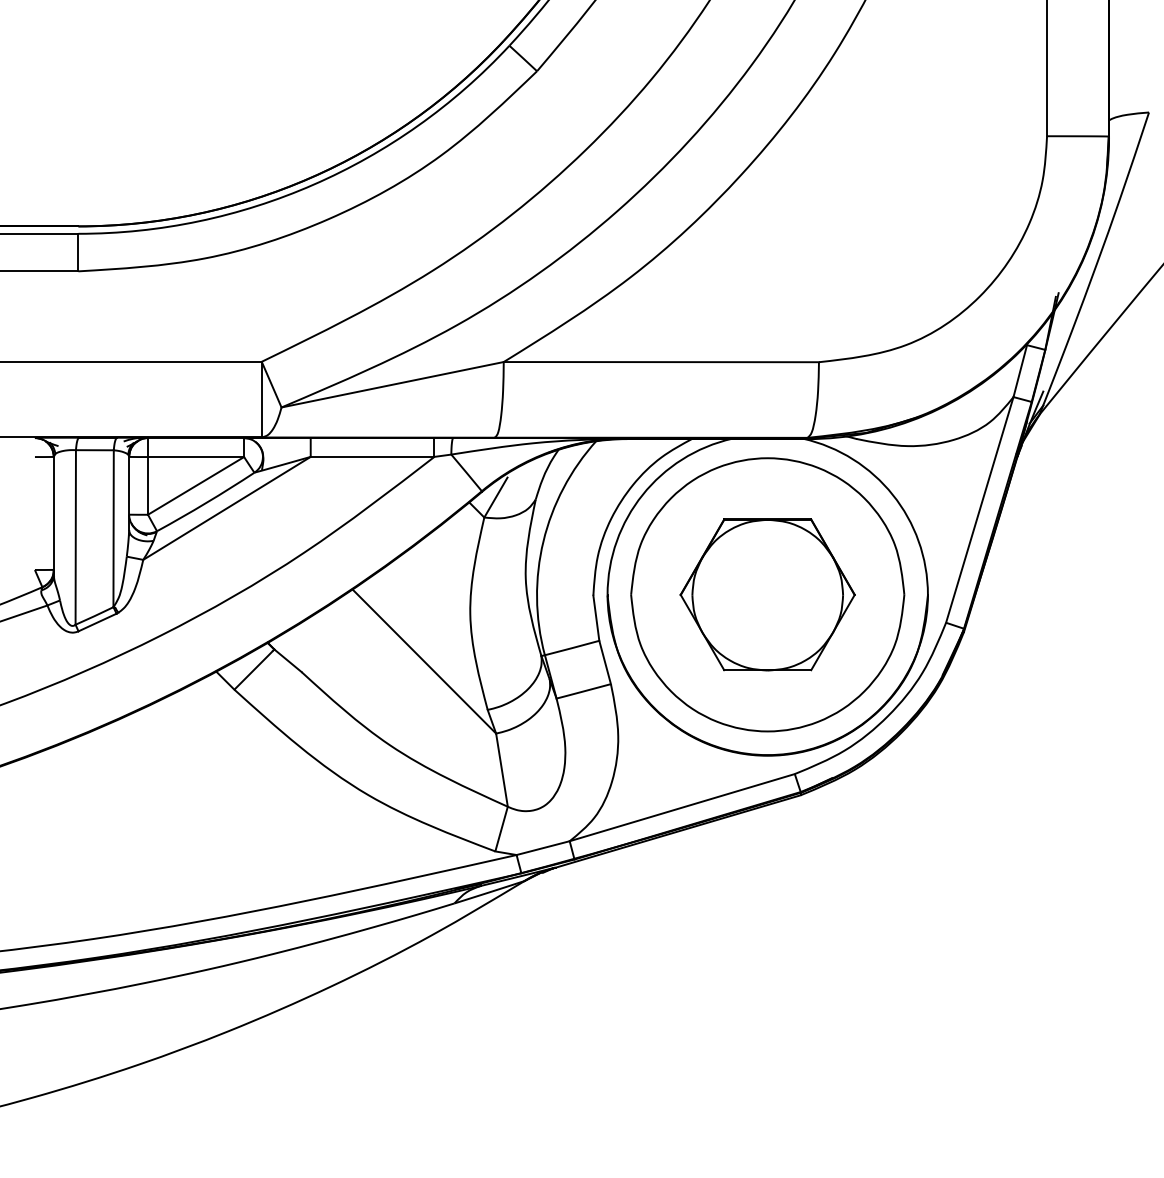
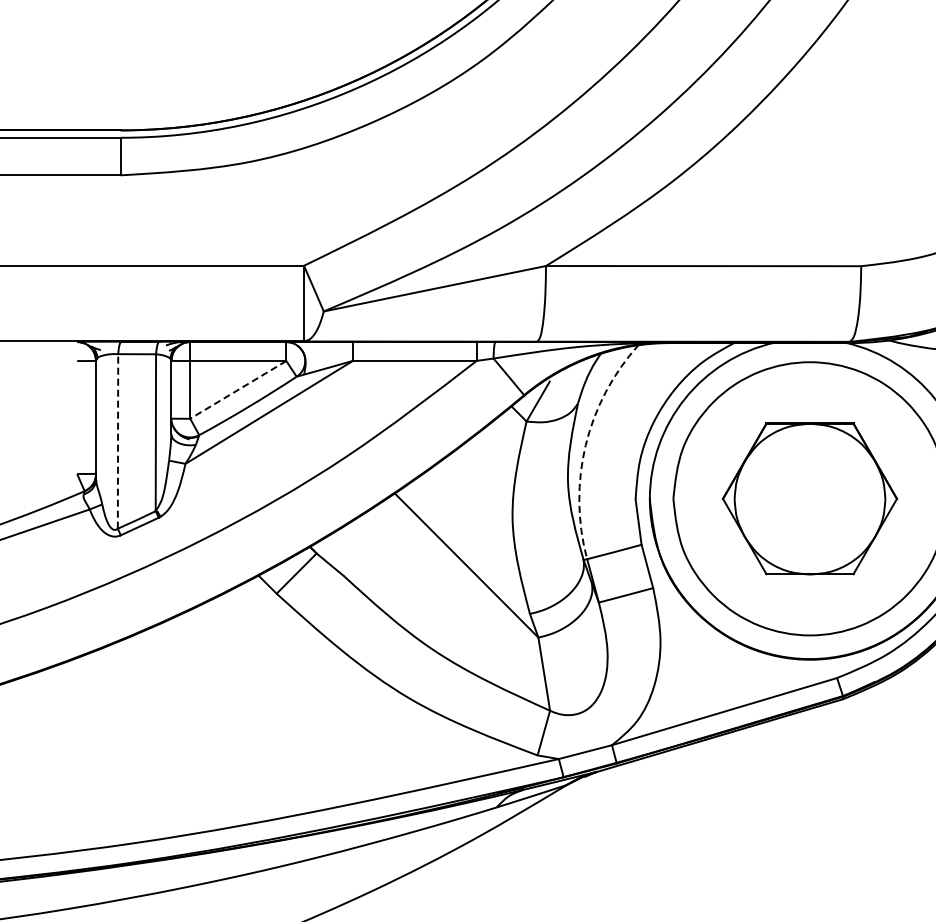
line: (195, 486) -> (237, 390), solid -> dashed
line: (75, 536) -> (117, 440), solid -> dashed
arc: (543, 541) -> (585, 445), solid -> dashed

